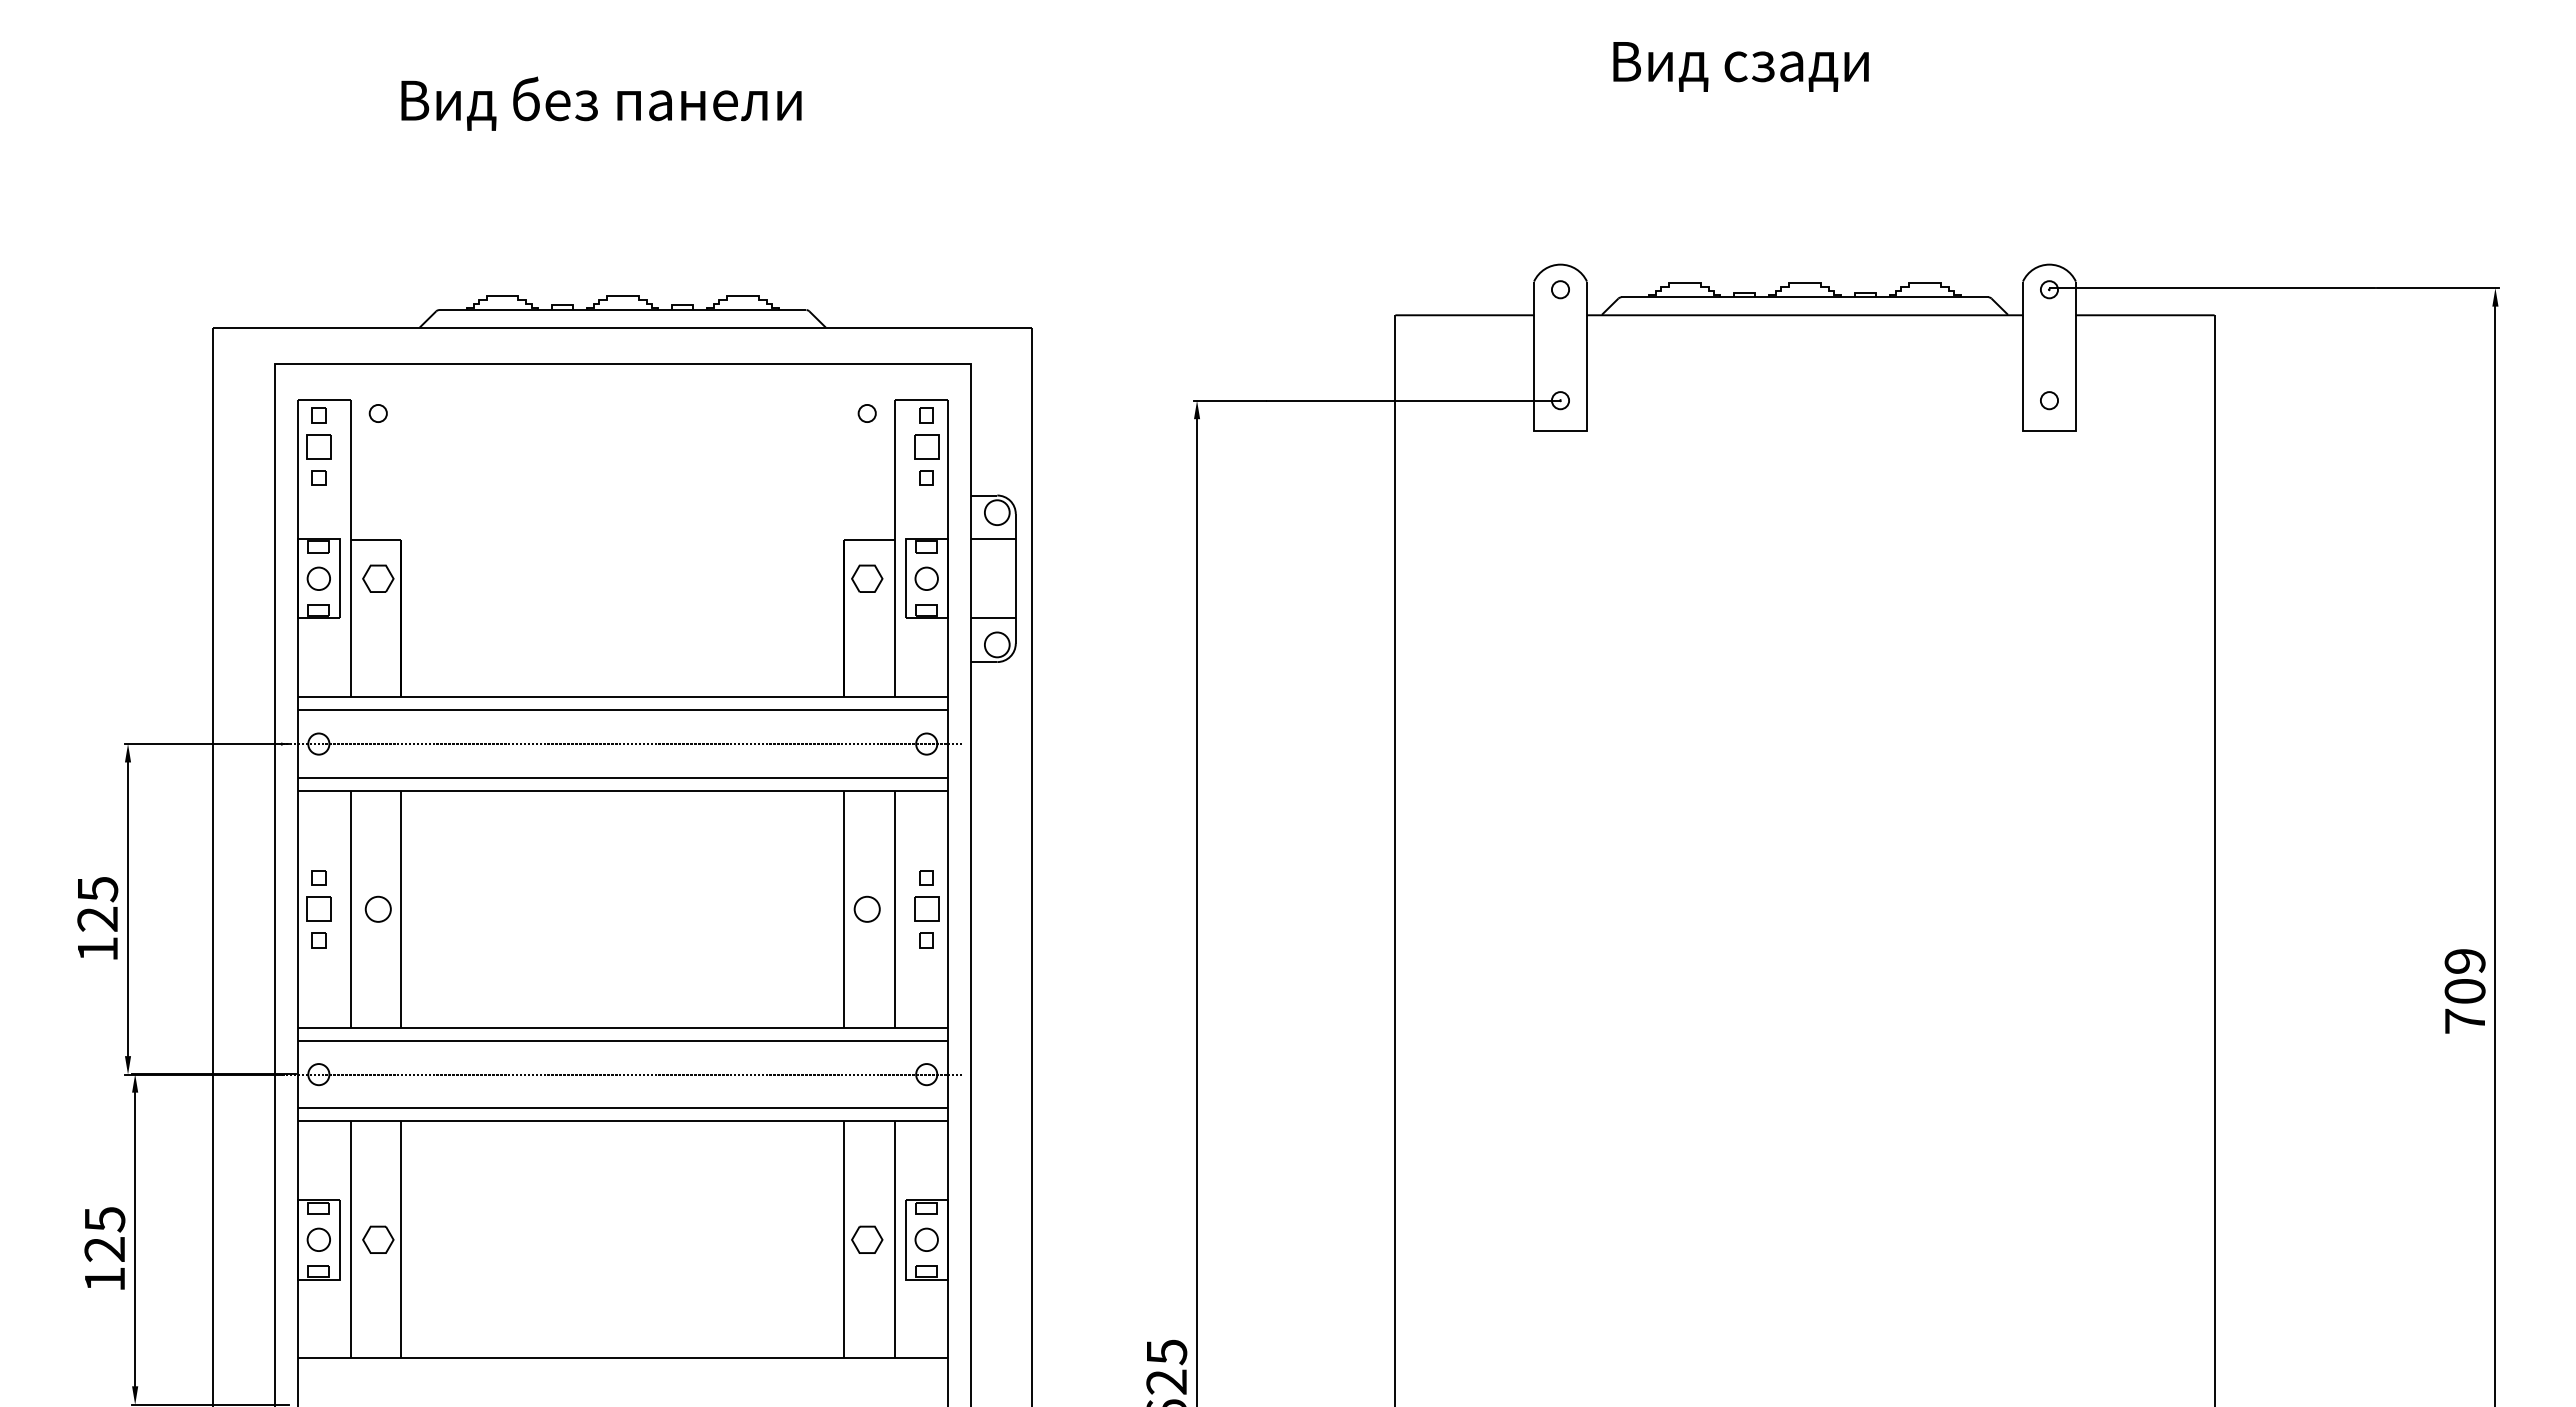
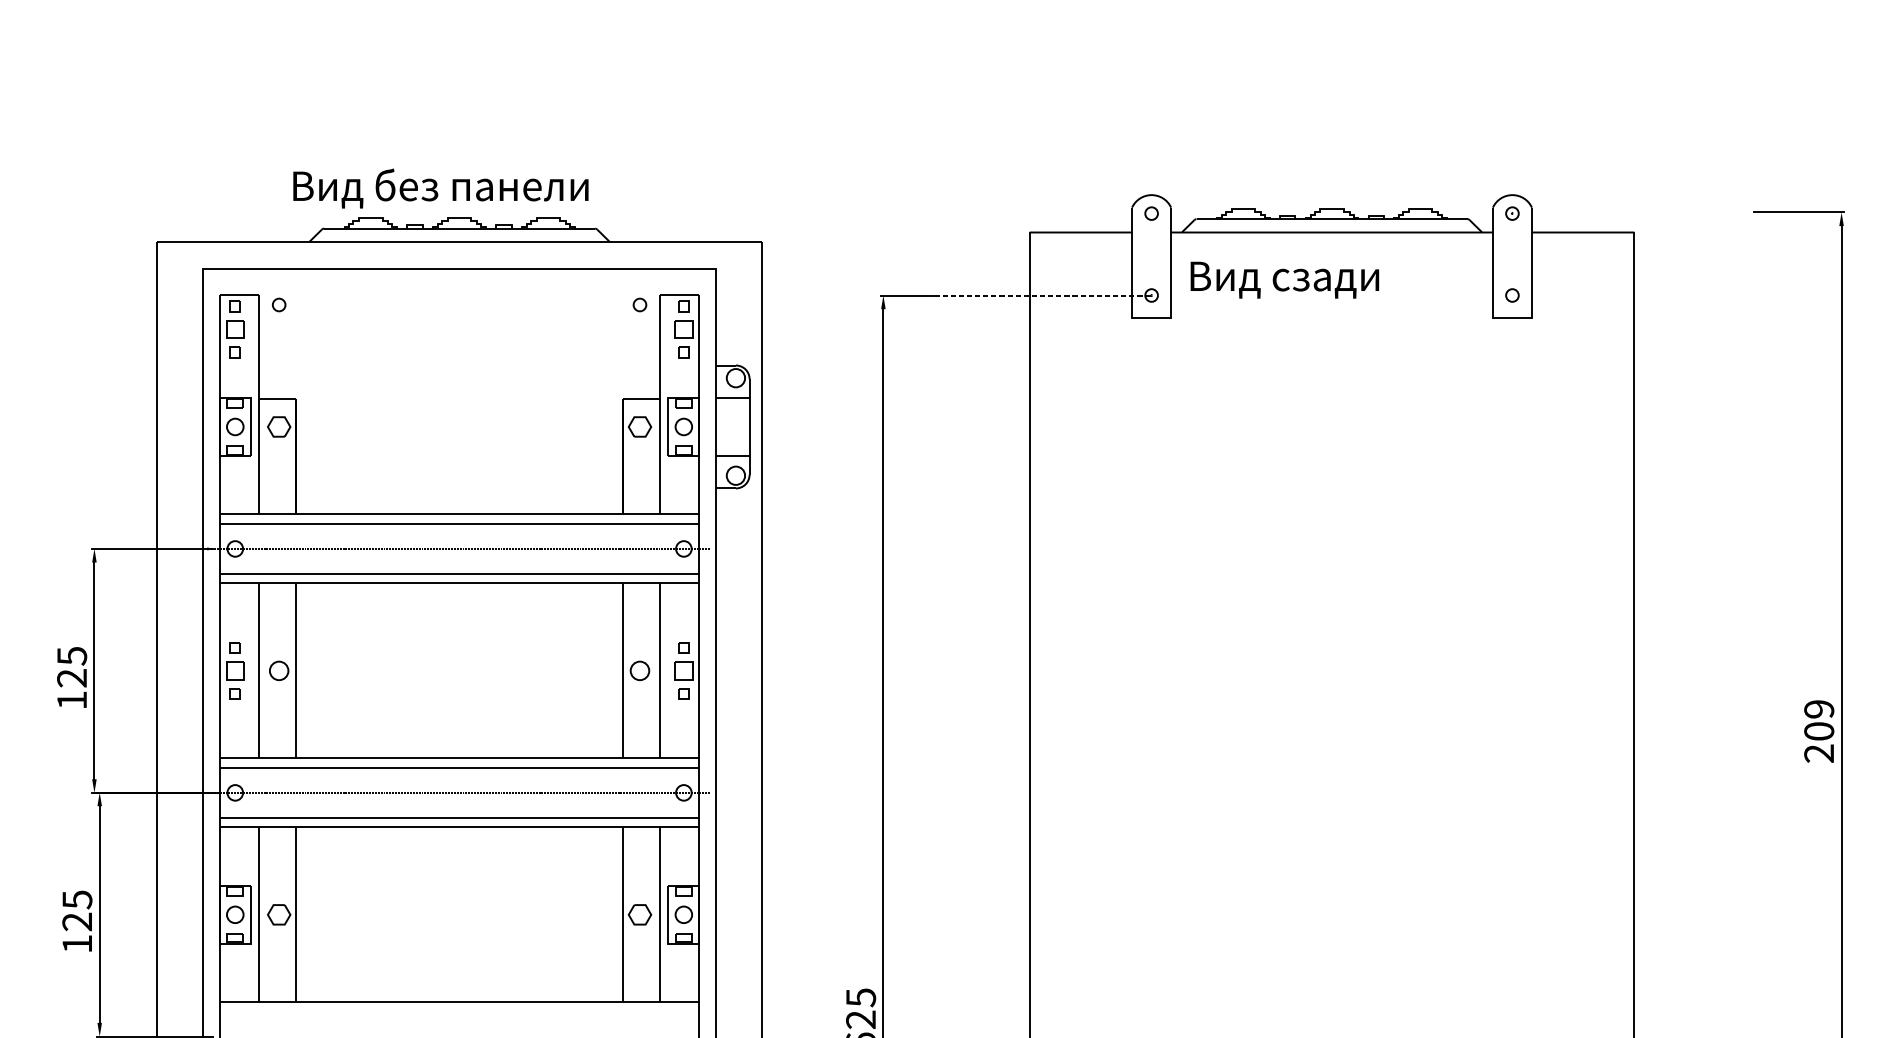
text: (1740, 66) -> (1284, 279), moved
text: (601, 103) -> (440, 188), moved
line: (2212, 288) -> (1632, 212), removed
line: (1412, 400) -> (1042, 295), solid -> dashed
text: (2464, 1020) -> (1818, 752), 709 -> 209

